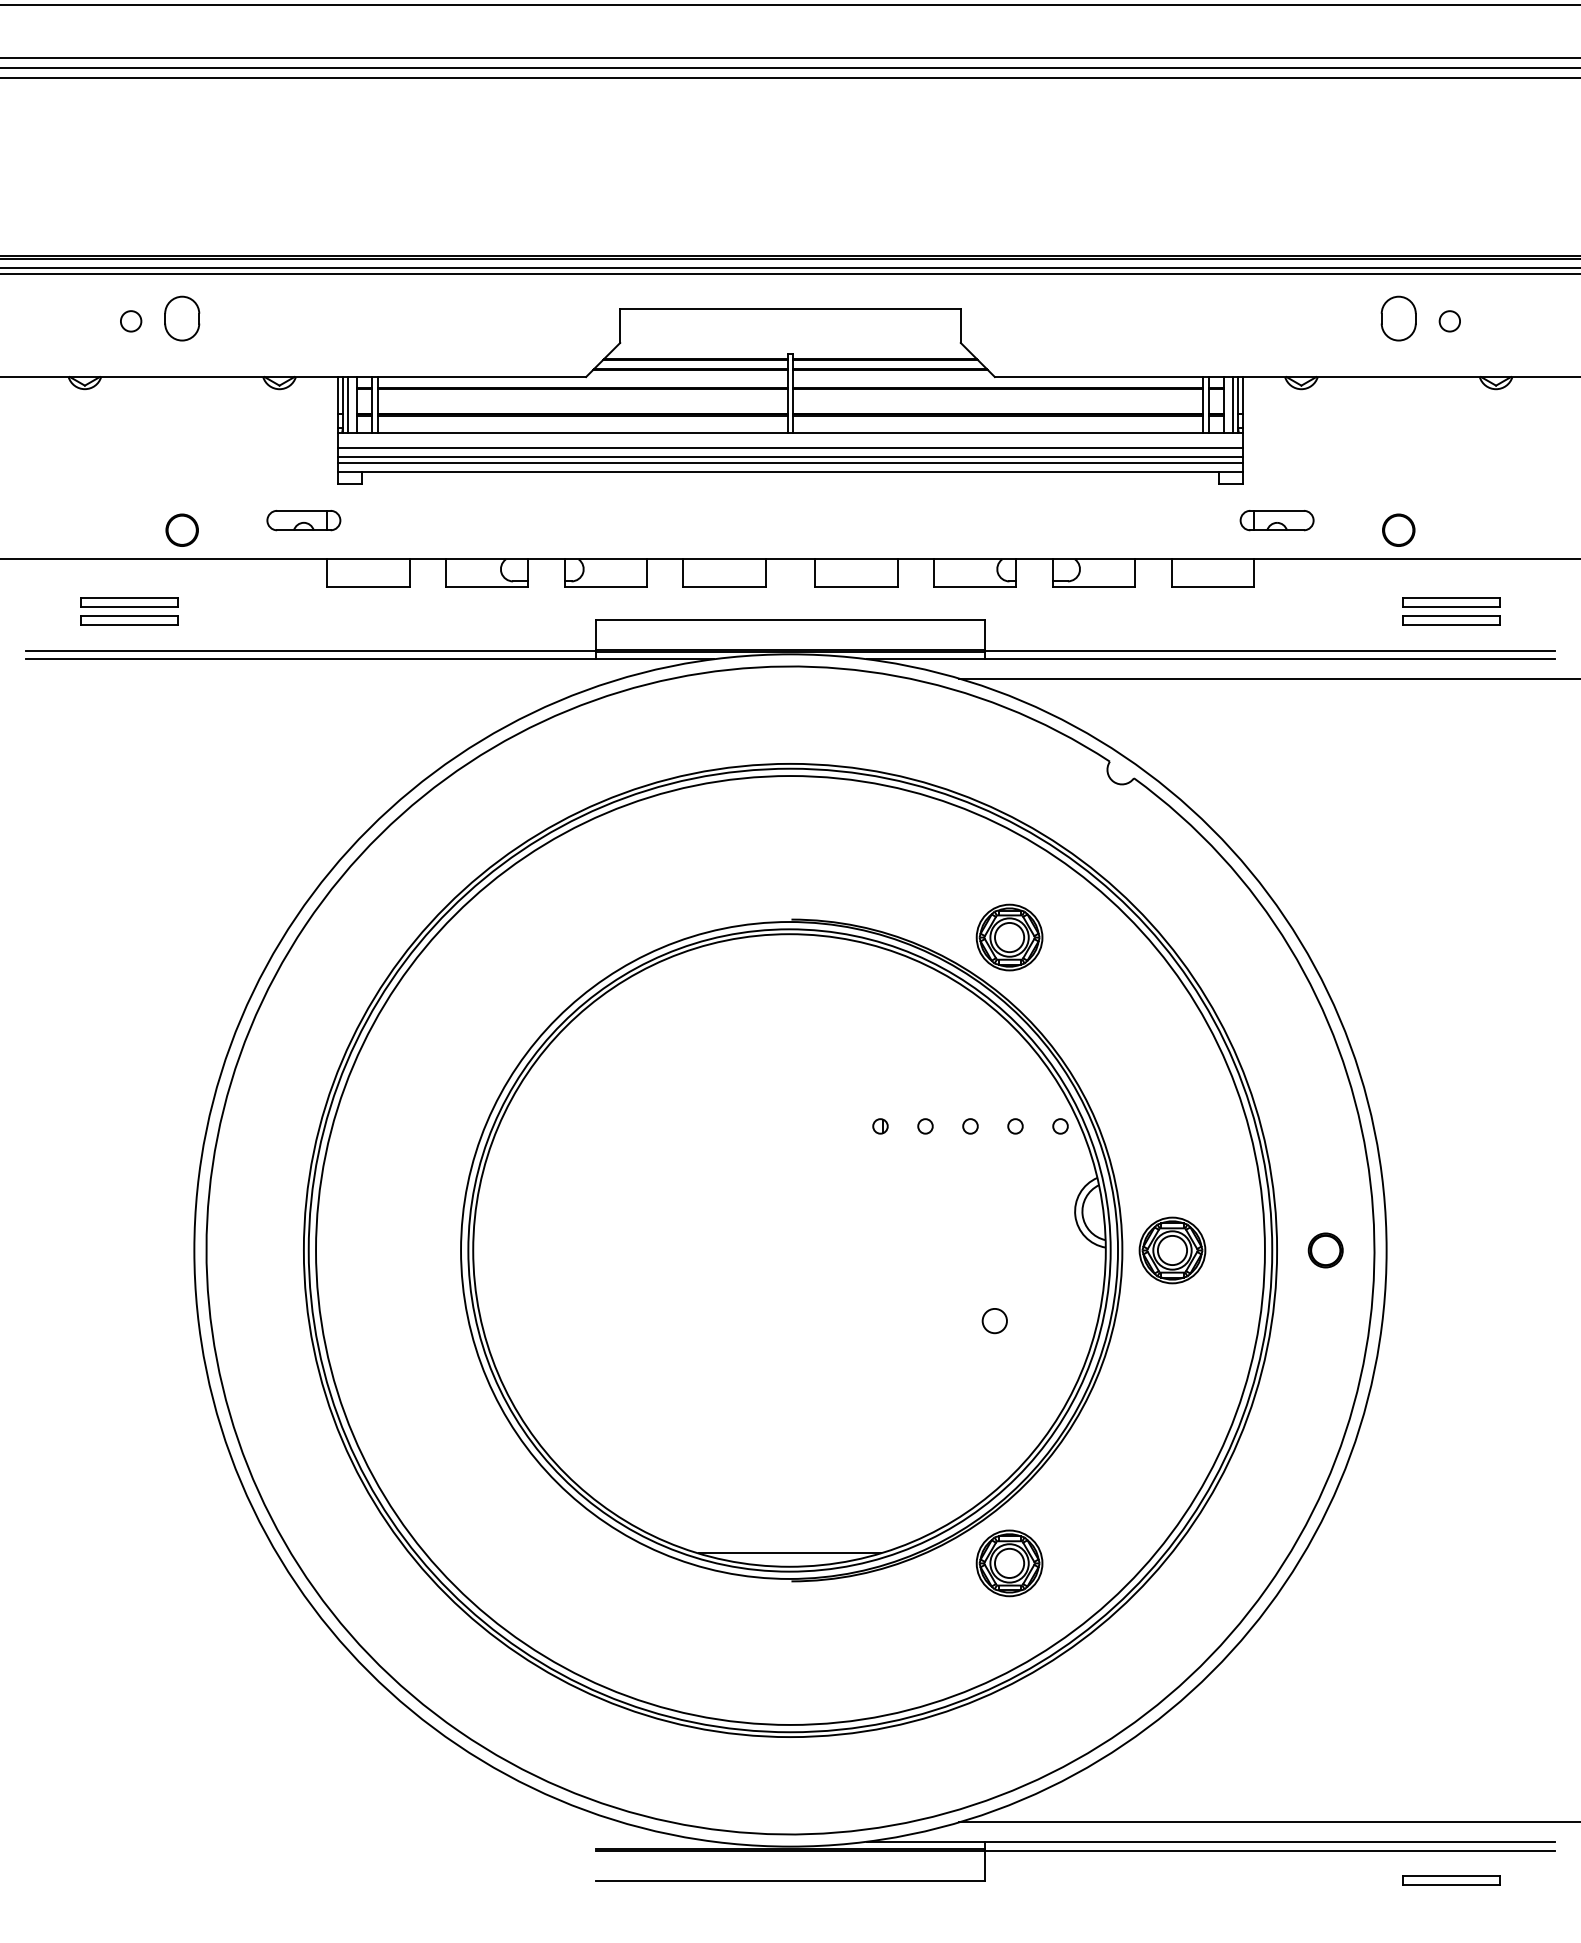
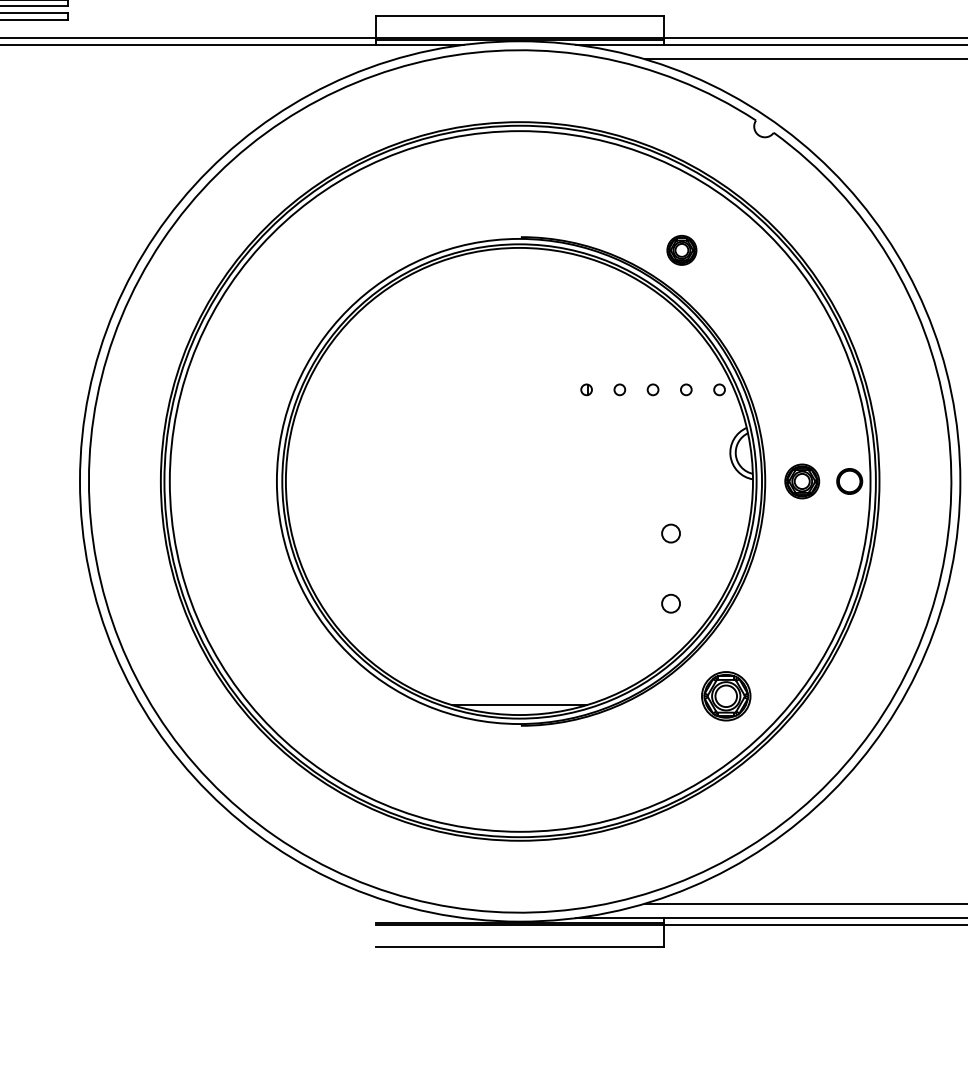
part: (1009, 937) -> (681, 250), size x0.6
part: (1172, 1250) -> (802, 481), size x0.7
part: (1325, 1250) -> (849, 481), moved
circle: (994, 1416) -> (670, 604), added
part: (1009, 1563) -> (726, 696), moved

